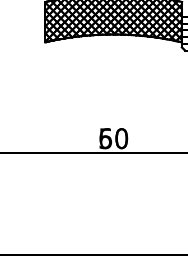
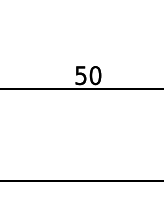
text: (105, 138) -> (80, 75), 60 -> 50

